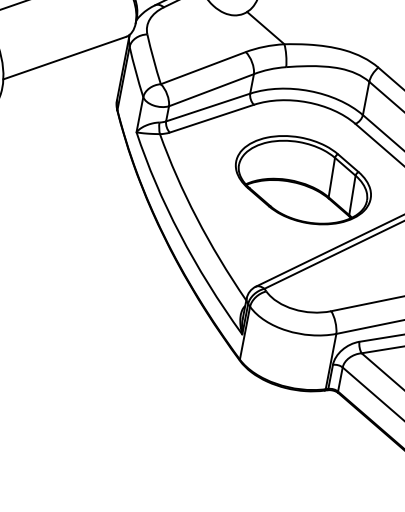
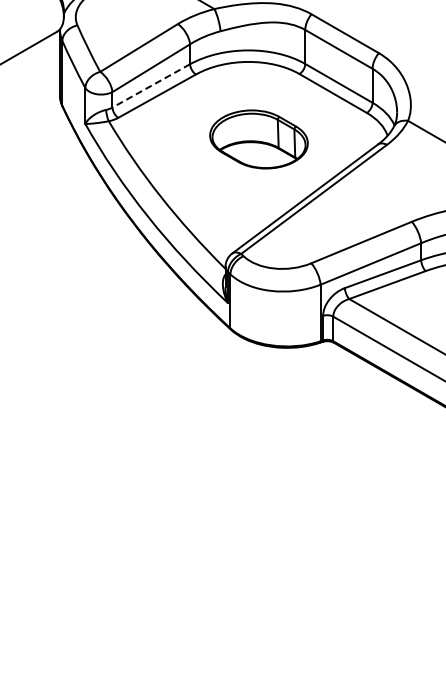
line: (207, 107) -> (150, 86), solid -> dashed
part: (302, 180) -> (258, 139), size x0.7

